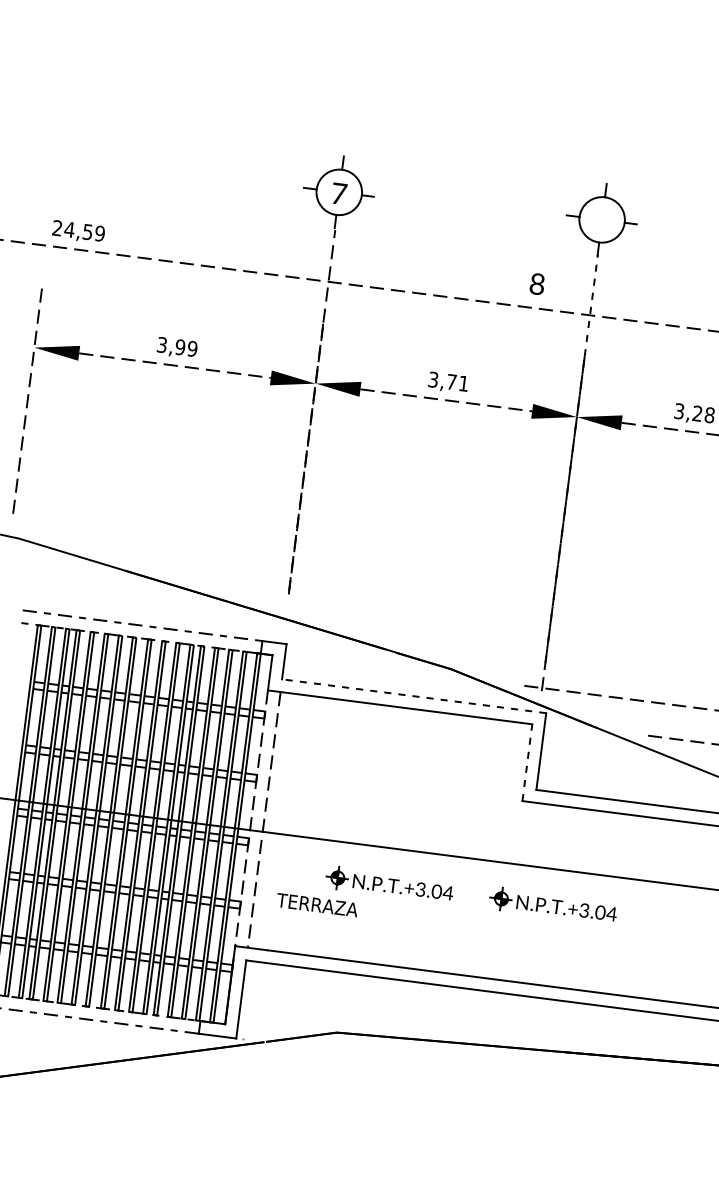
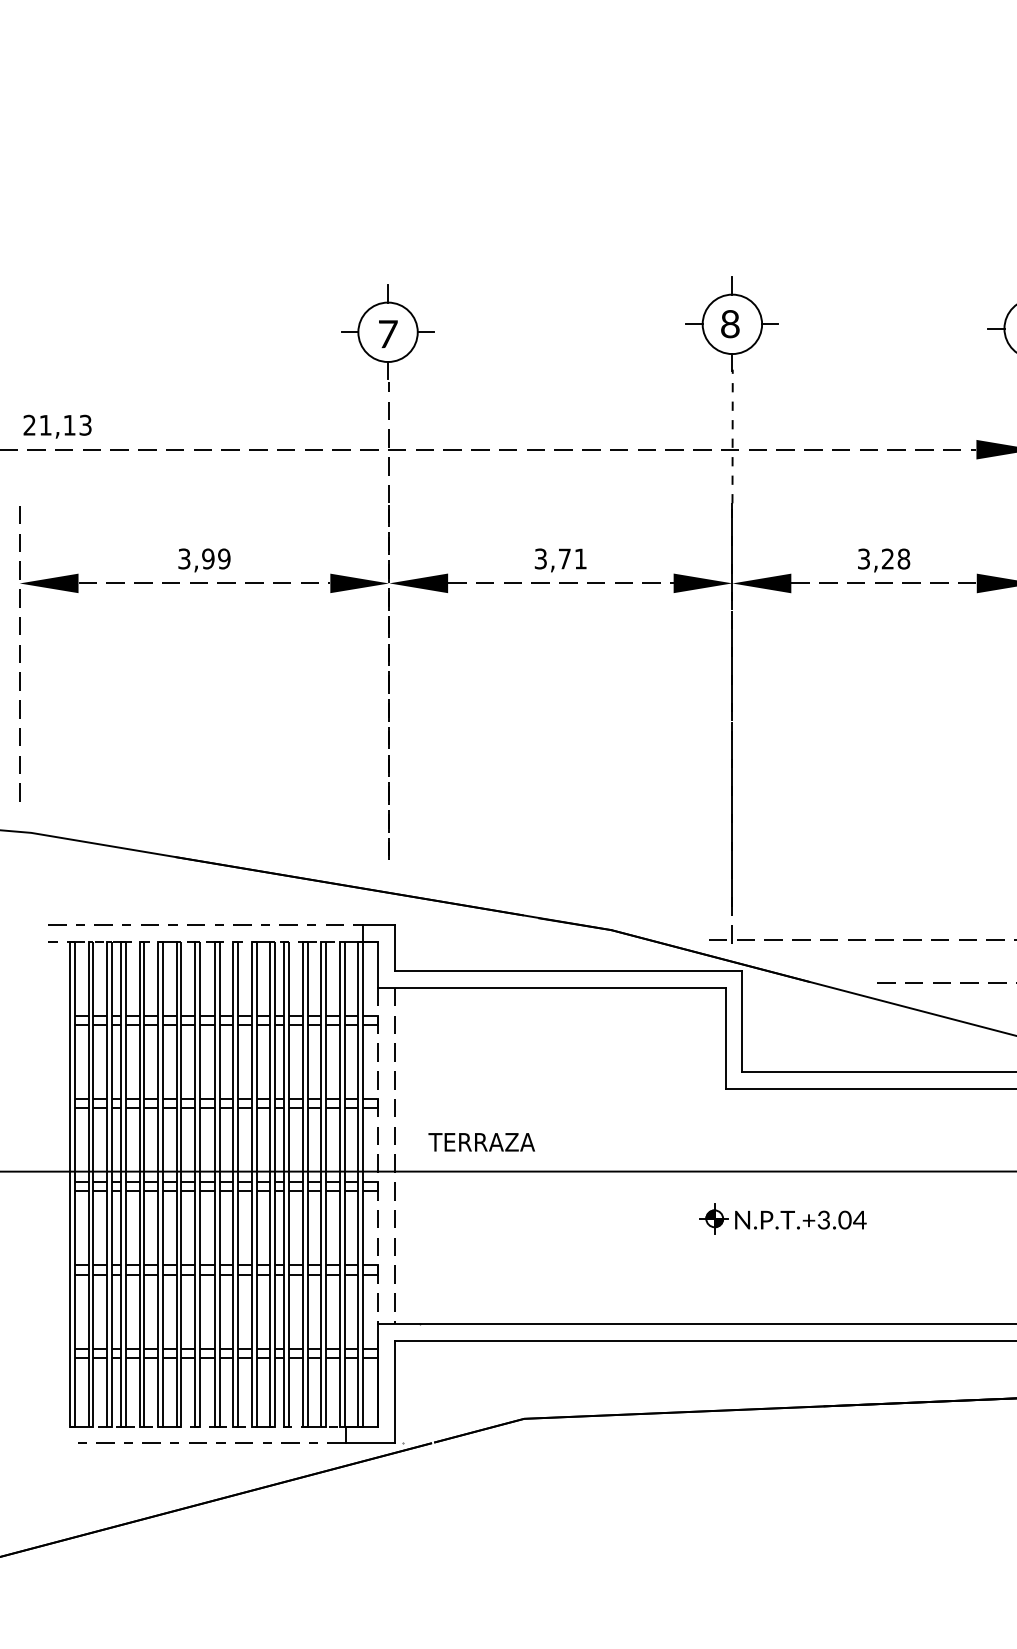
text: (84, 231) -> (65, 425), 24,59 -> 21,13
text: (537, 284) -> (730, 324), moved
line: (414, 696) -> (568, 971), dashed -> solid
line: (527, 761) -> (725, 1037), dashed -> solid
part: (389, 884) -> (567, 1218), removed
text: (317, 905) -> (481, 1142), moved

